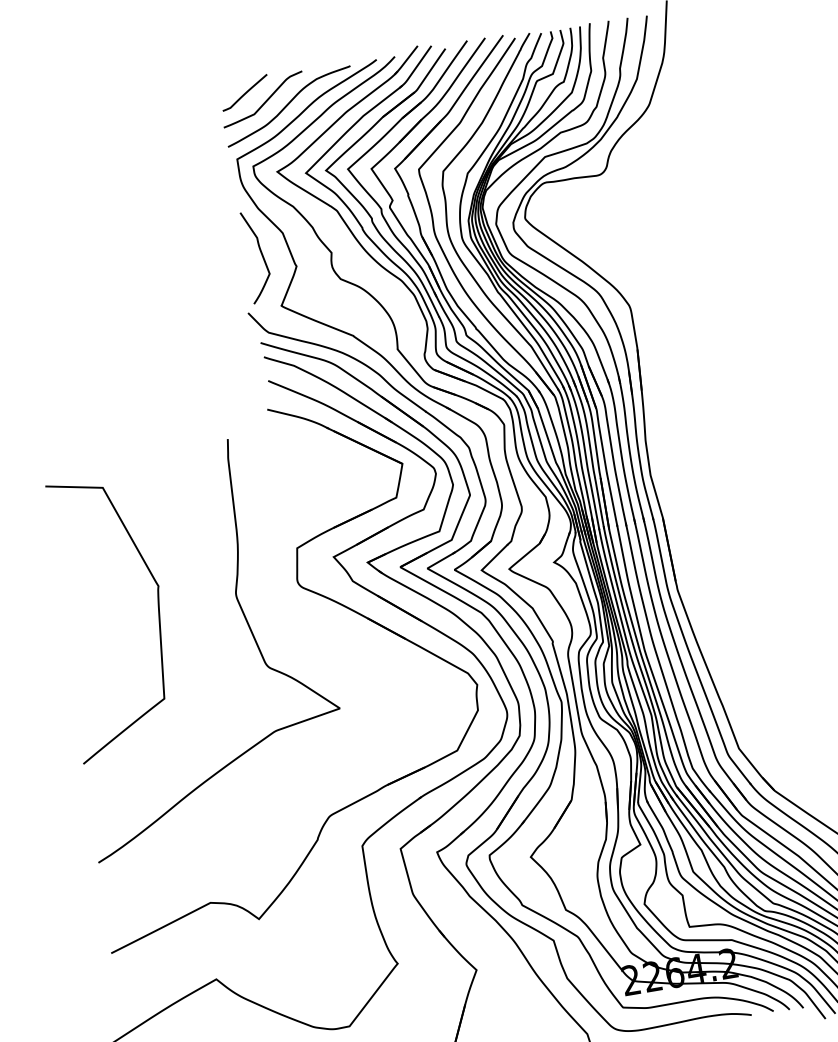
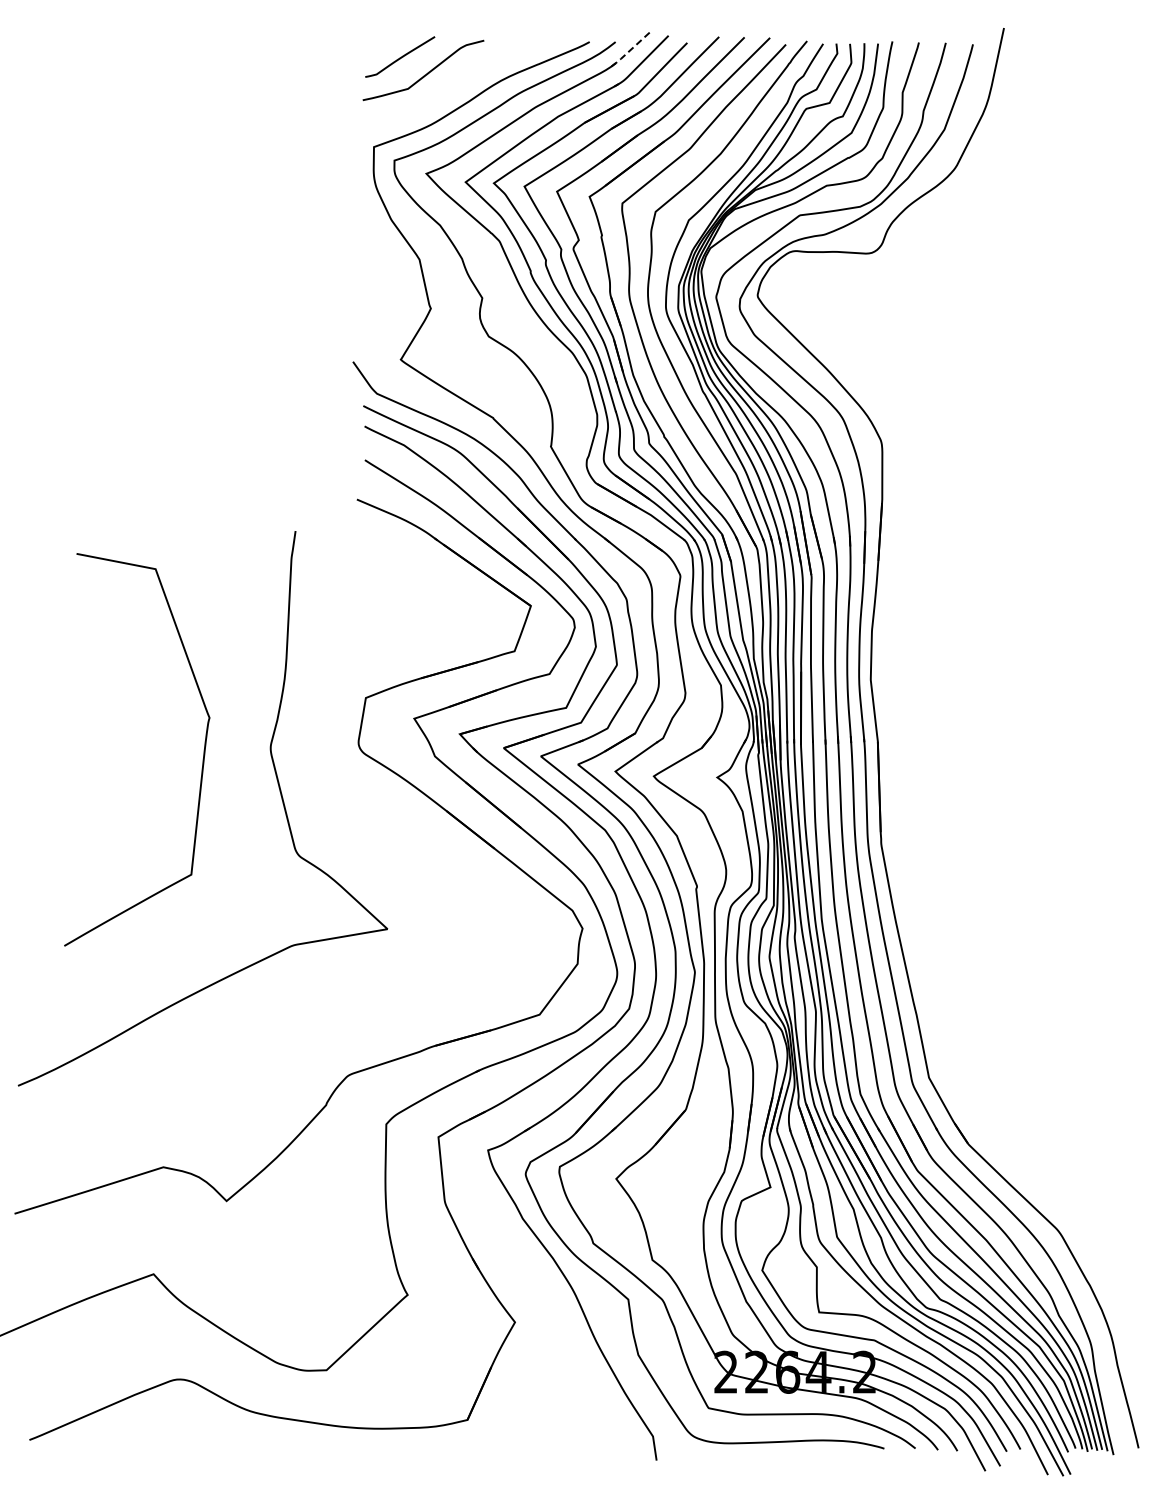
line: (405, 61) -> (629, 51), solid -> dashed
curve: (288, 104) -> (457, 83), removed
curve: (262, 256) -> (385, 286), removed
curve: (158, 616) -> (202, 759), moved

